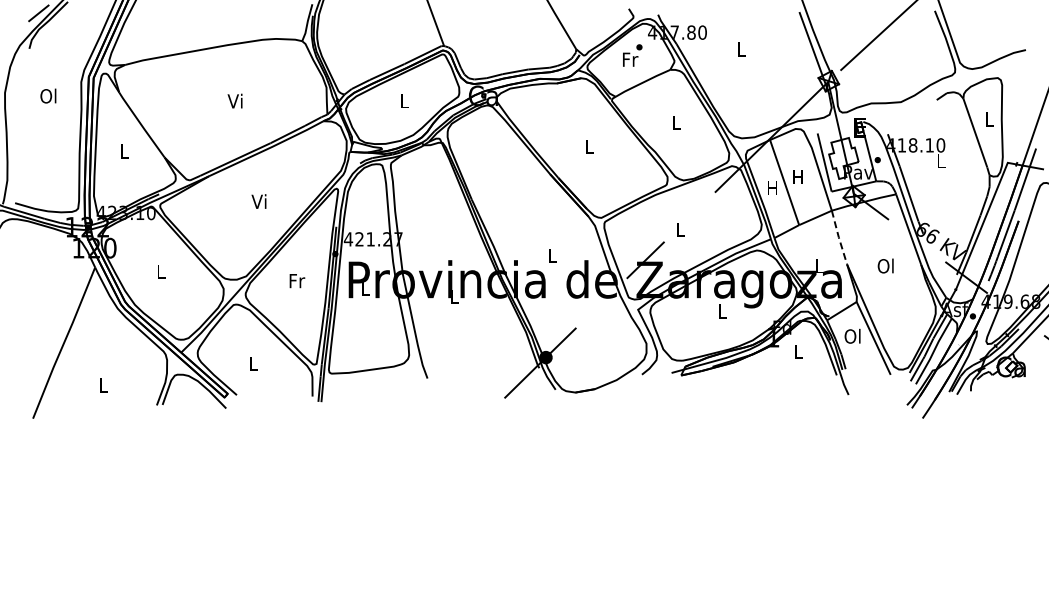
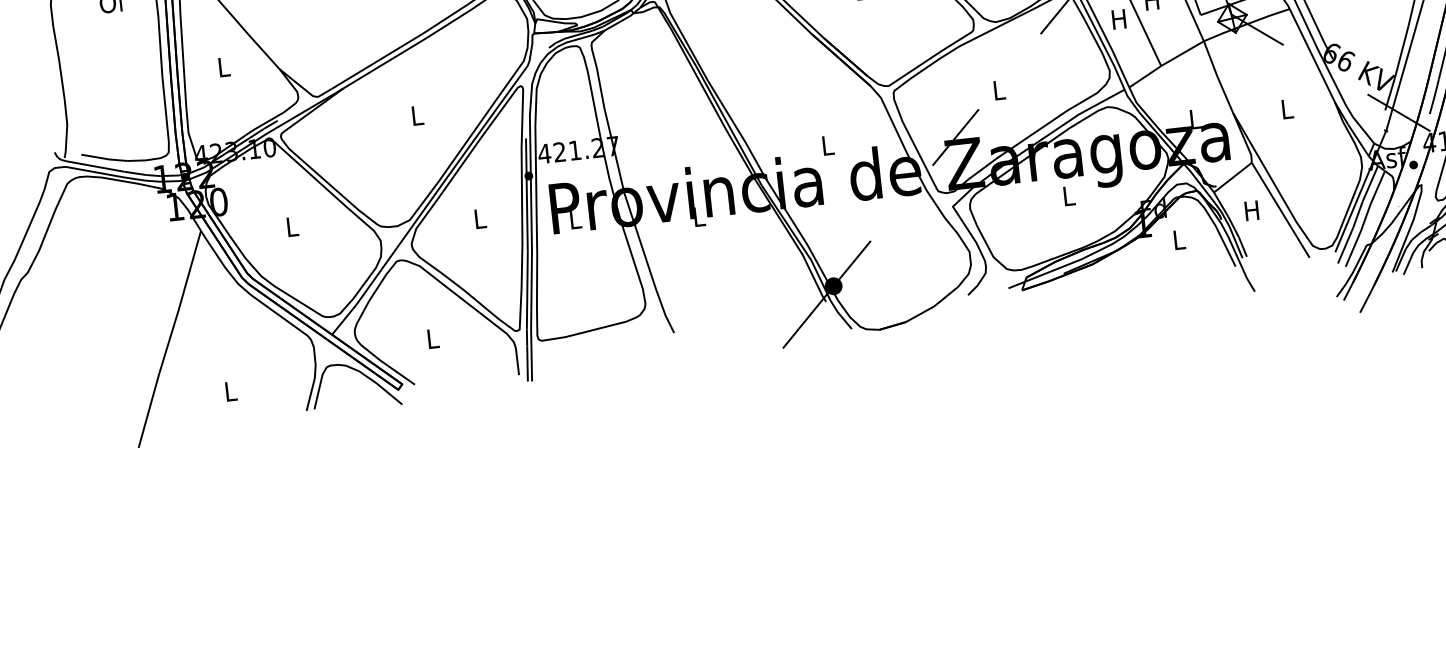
text: (258, 201) -> (415, 115), Vi -> L
line: (838, 237) -> (1217, 77), dashed -> solid
text: (885, 265) -> (1285, 108), Ol -> L
text: (297, 281) -> (480, 219), Fr -> L
text: (852, 335) -> (1251, 209), Ol -> H

